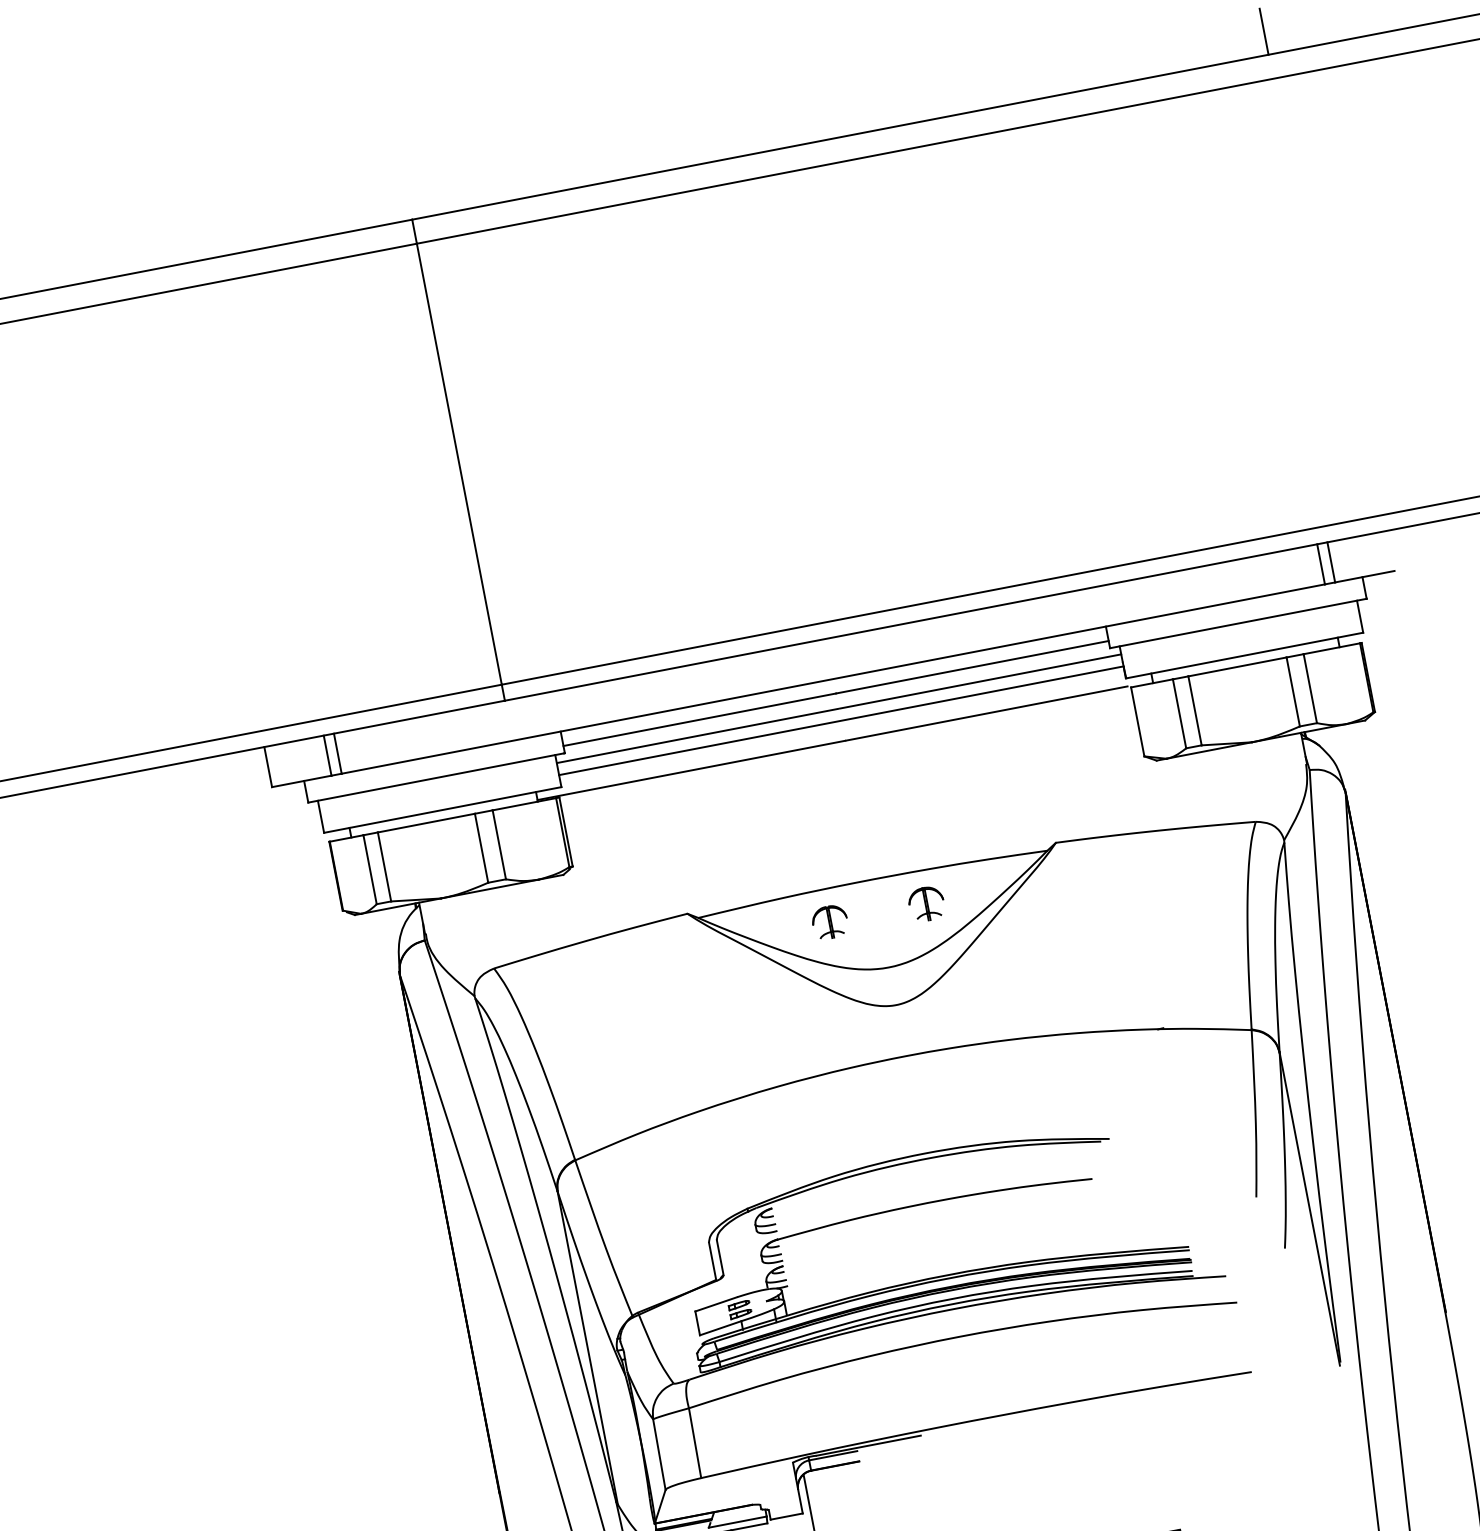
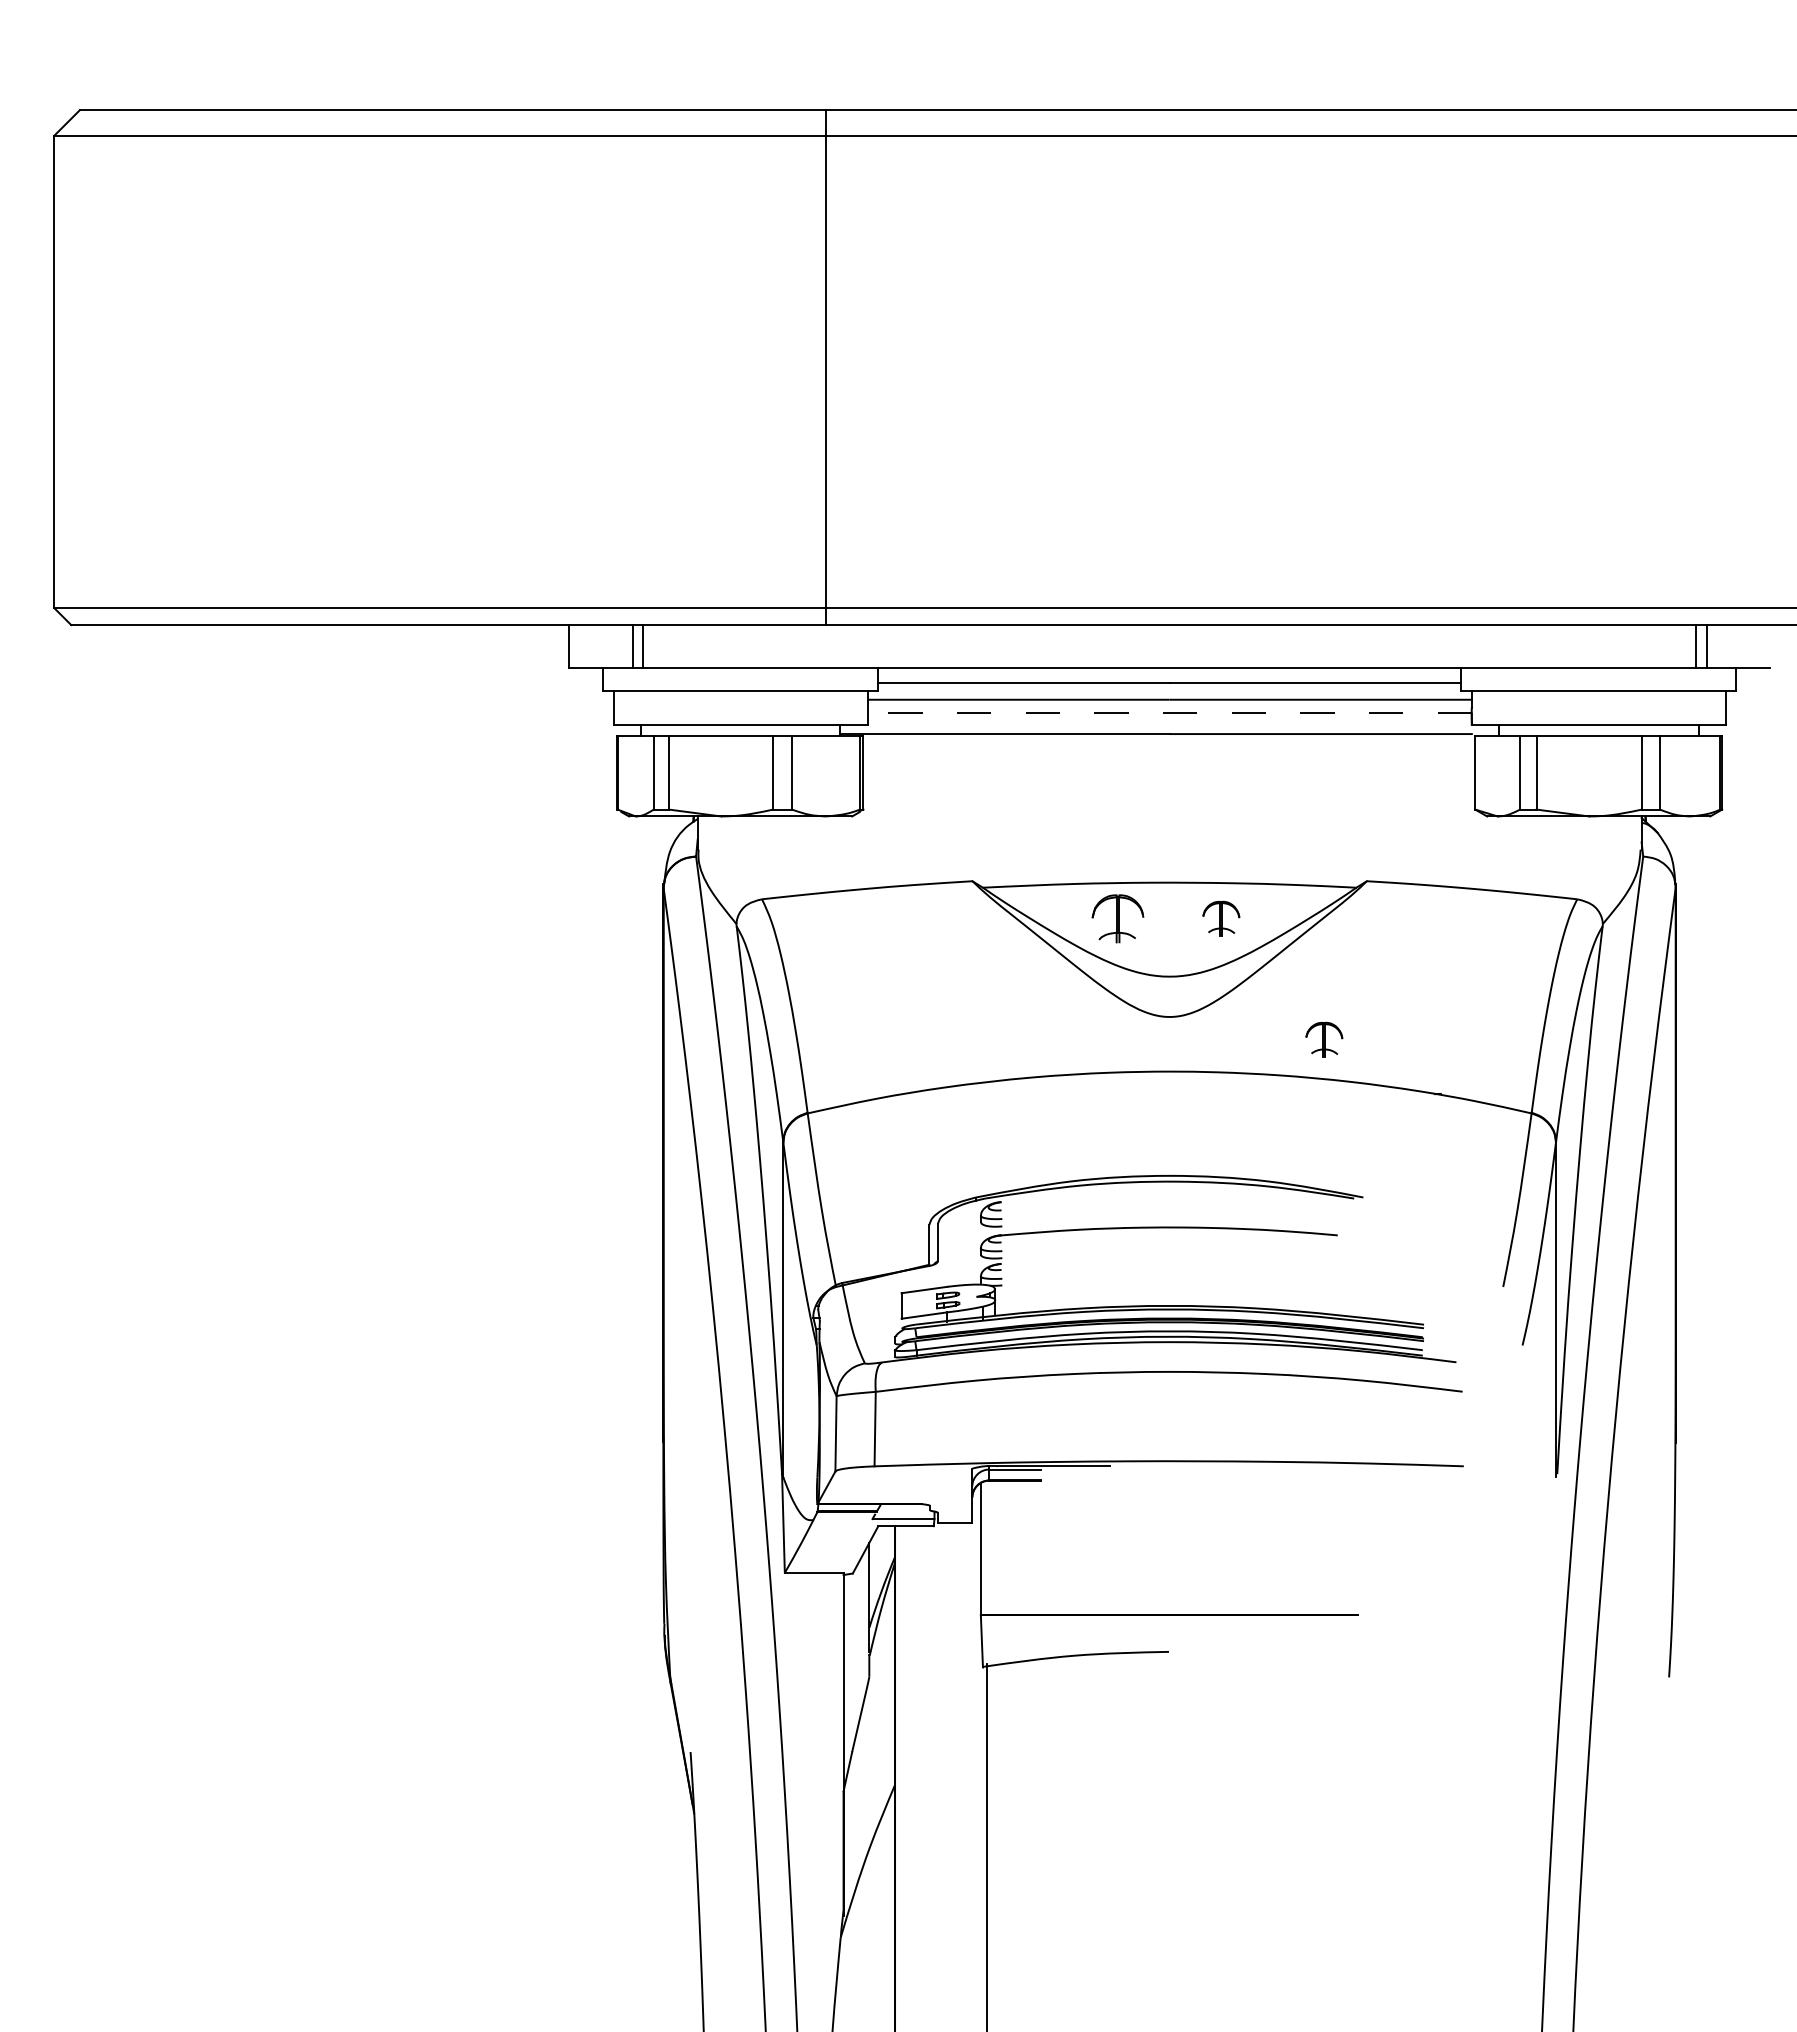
line: (1263, 31) -> (1742, 85), removed
line: (841, 720) -> (1169, 712), solid -> dashed
part: (830, 921) -> (1118, 917), size x1.4
part: (1044, 998) -> (1324, 1039), added

